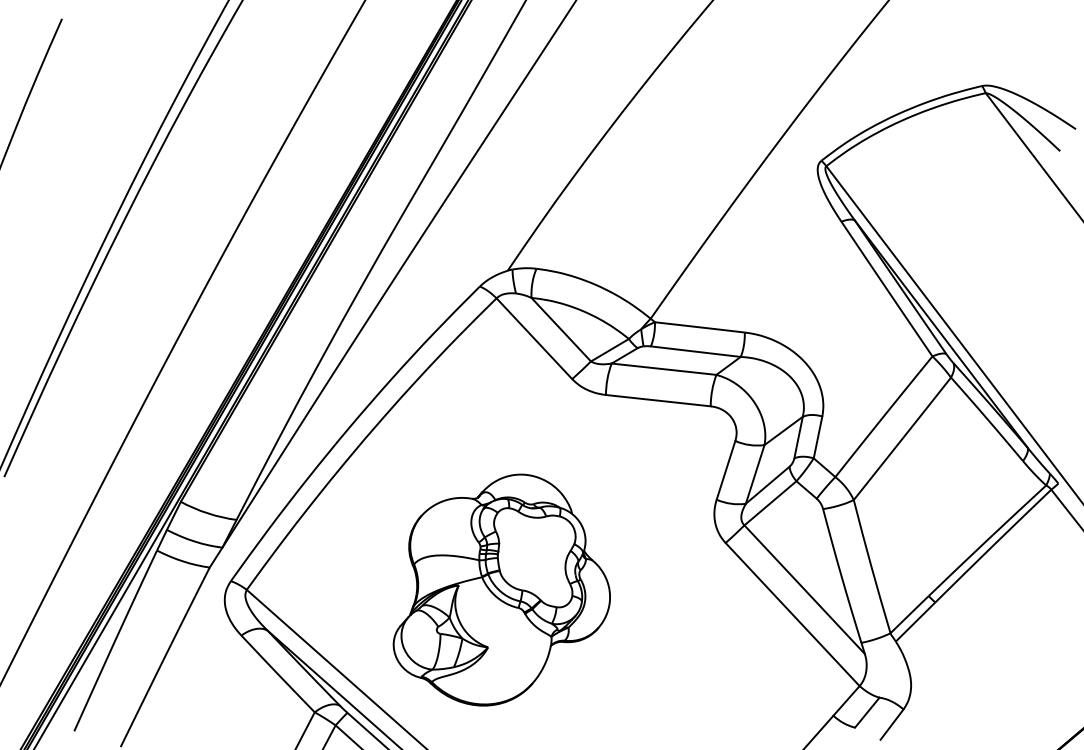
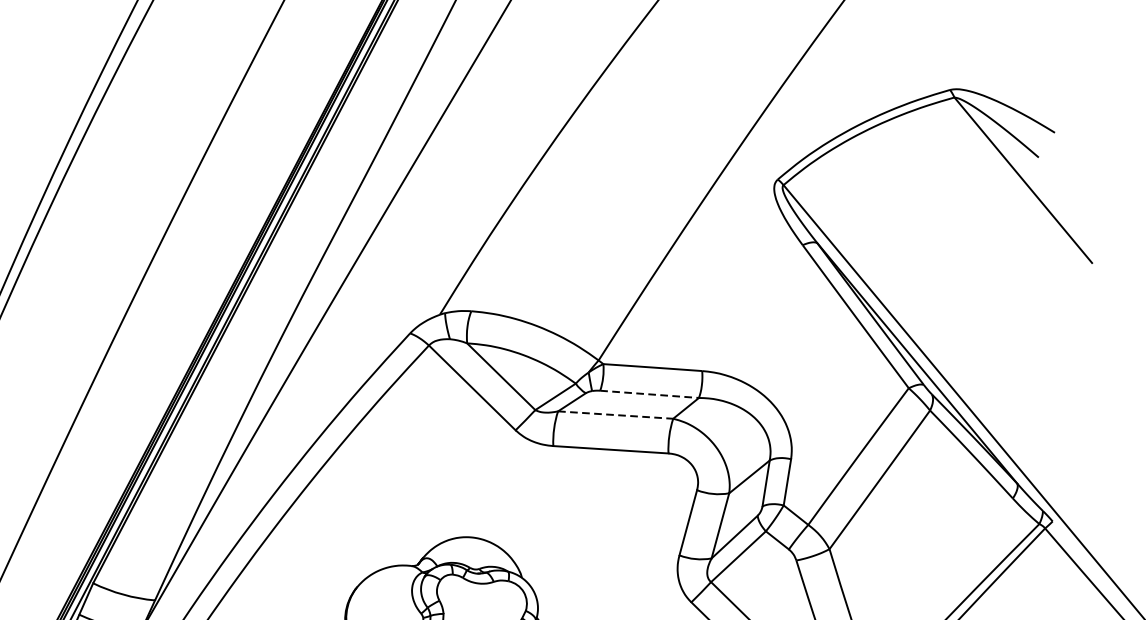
line: (696, 351) -> (650, 394), solid -> dashed
line: (664, 369) -> (616, 415), solid -> dashed

